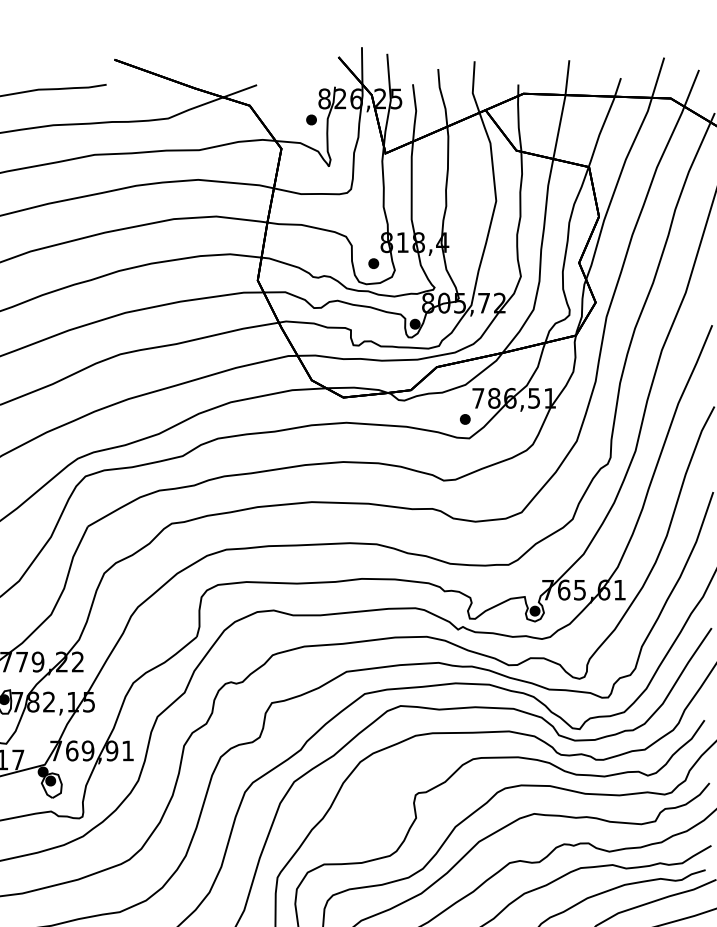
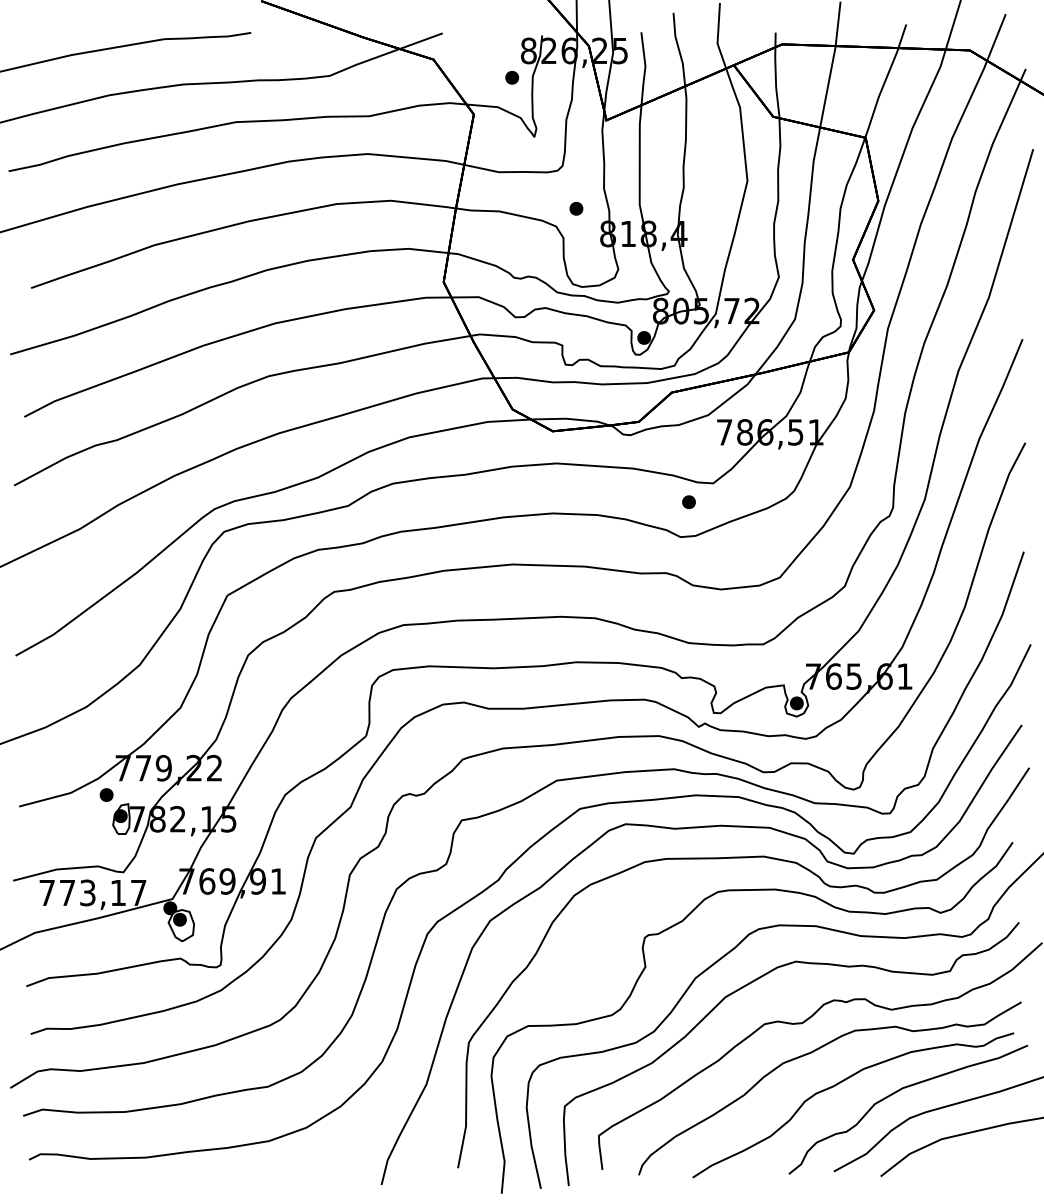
part: (373, 263) -> (576, 208), moved
part: (464, 419) -> (688, 502), moved

